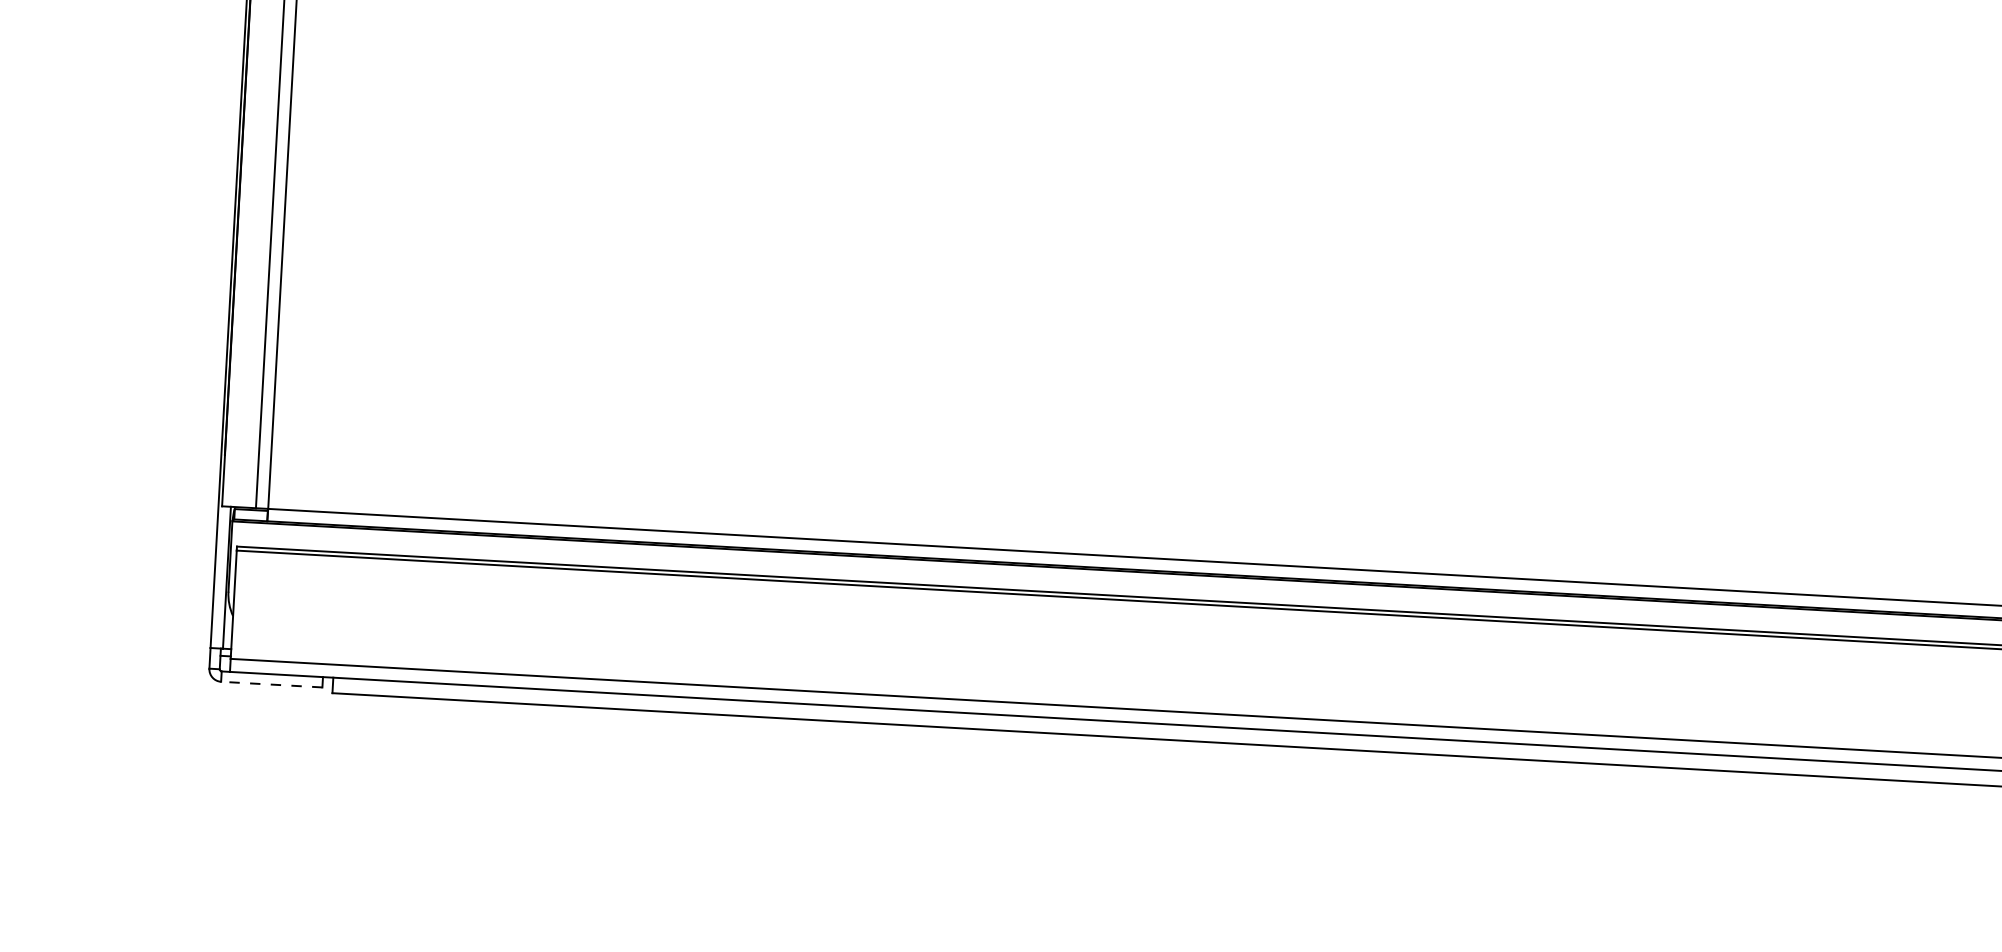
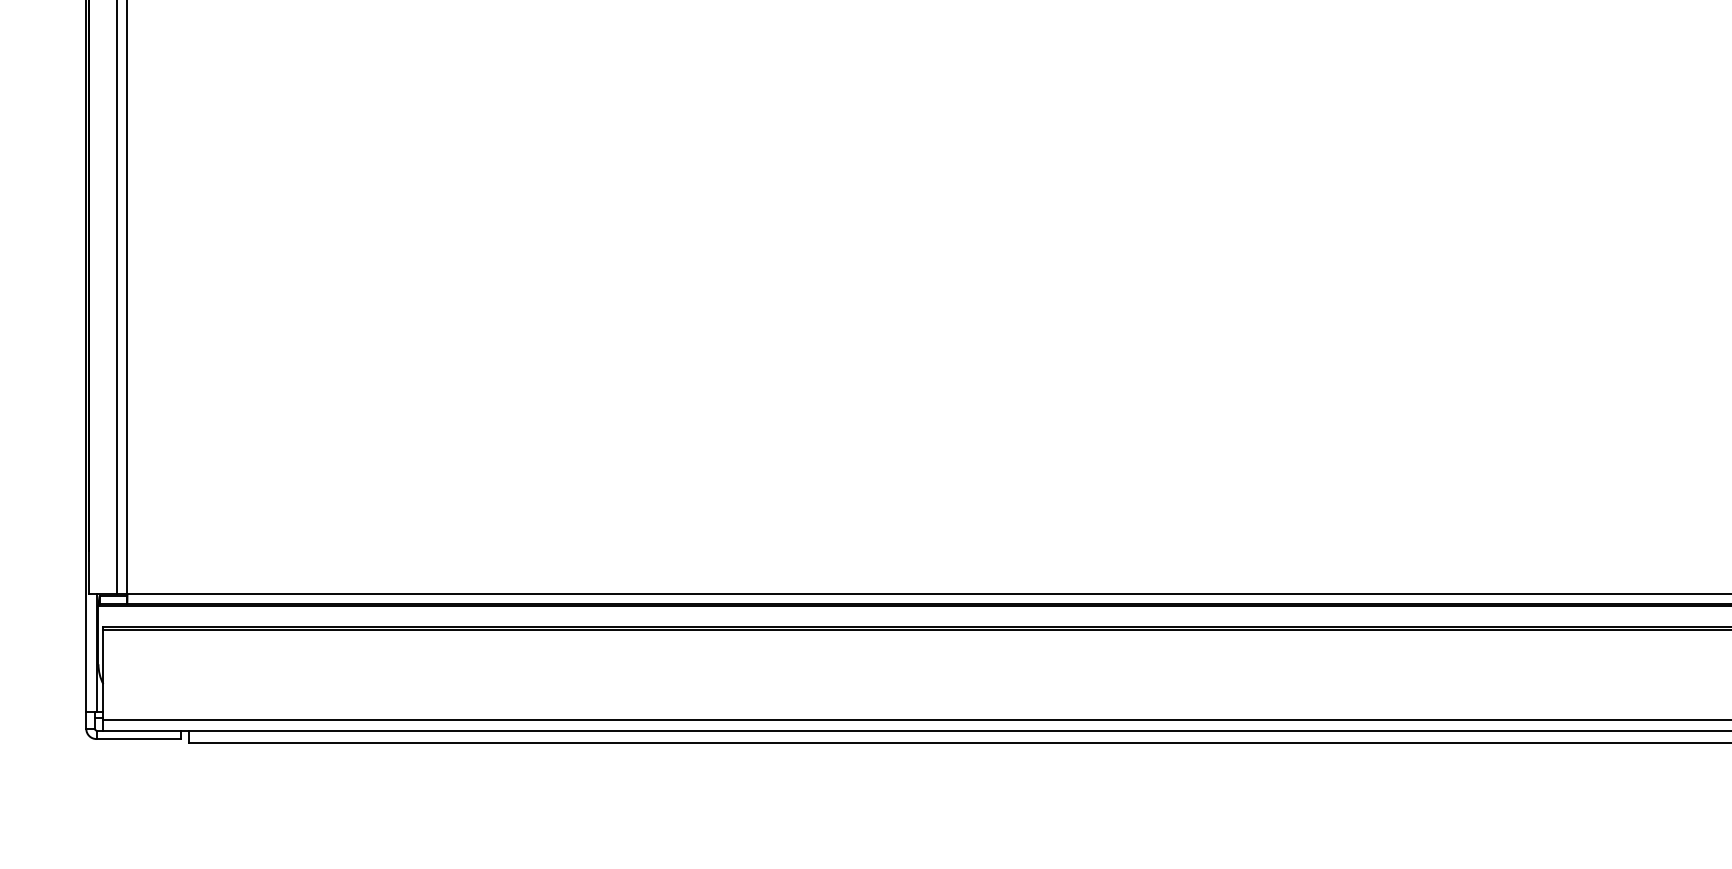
line: (271, 685) -> (138, 739), dashed -> solid

